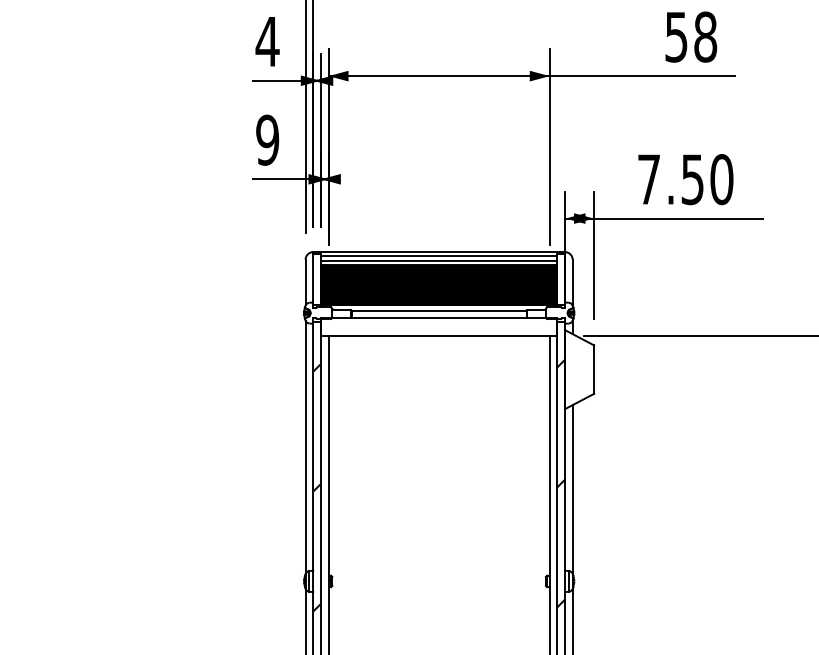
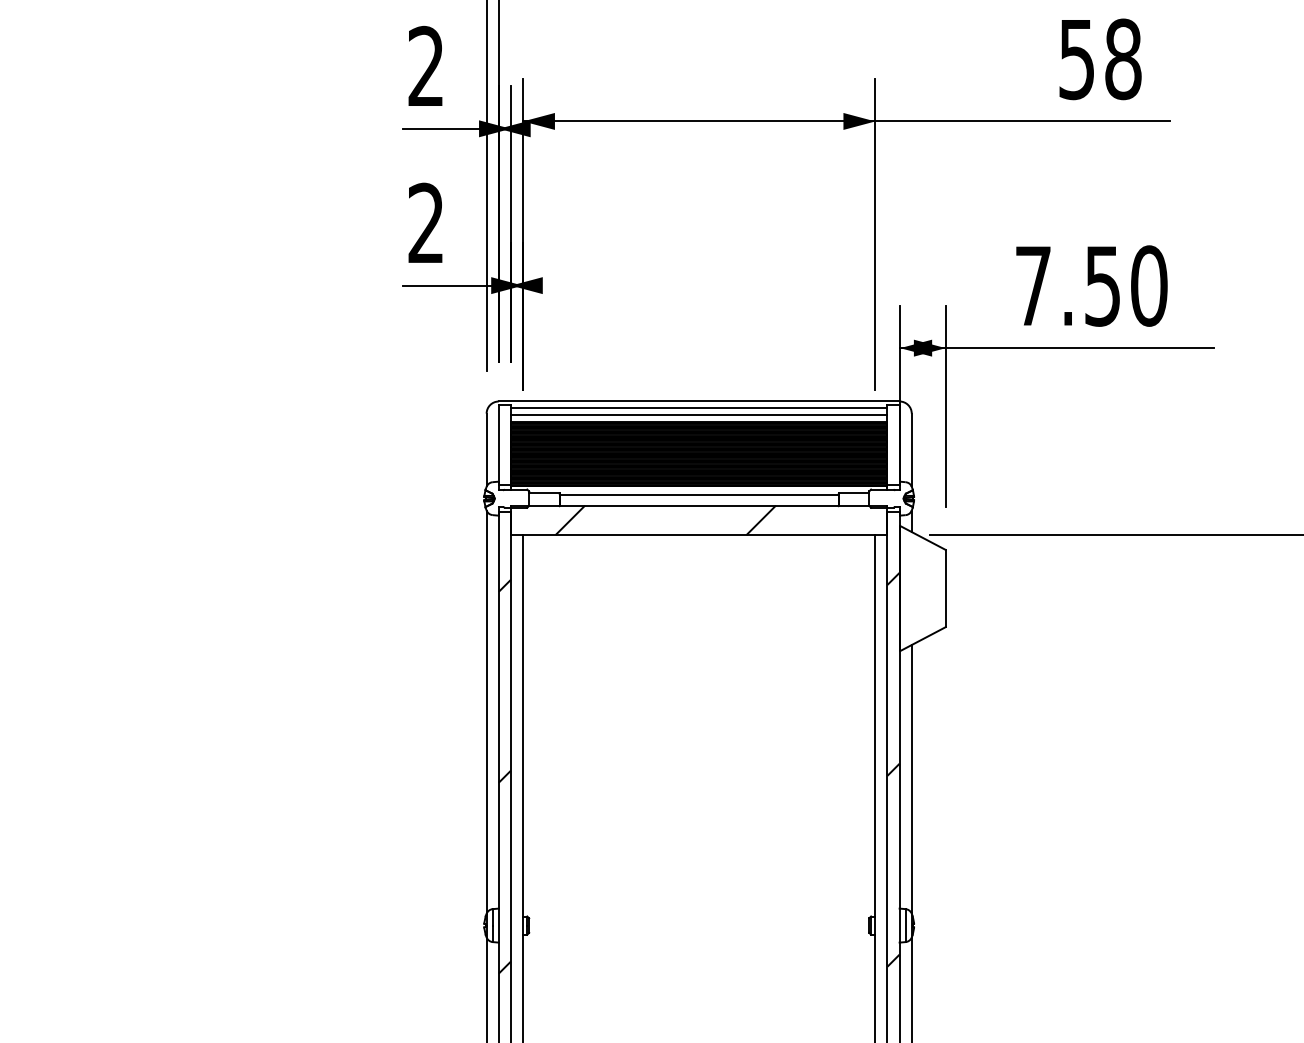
text: (267, 41) -> (425, 66), 4 -> 2
text: (267, 139) -> (425, 222), 9 -> 2
hatch: (417, 326) -> (664, 519), added

